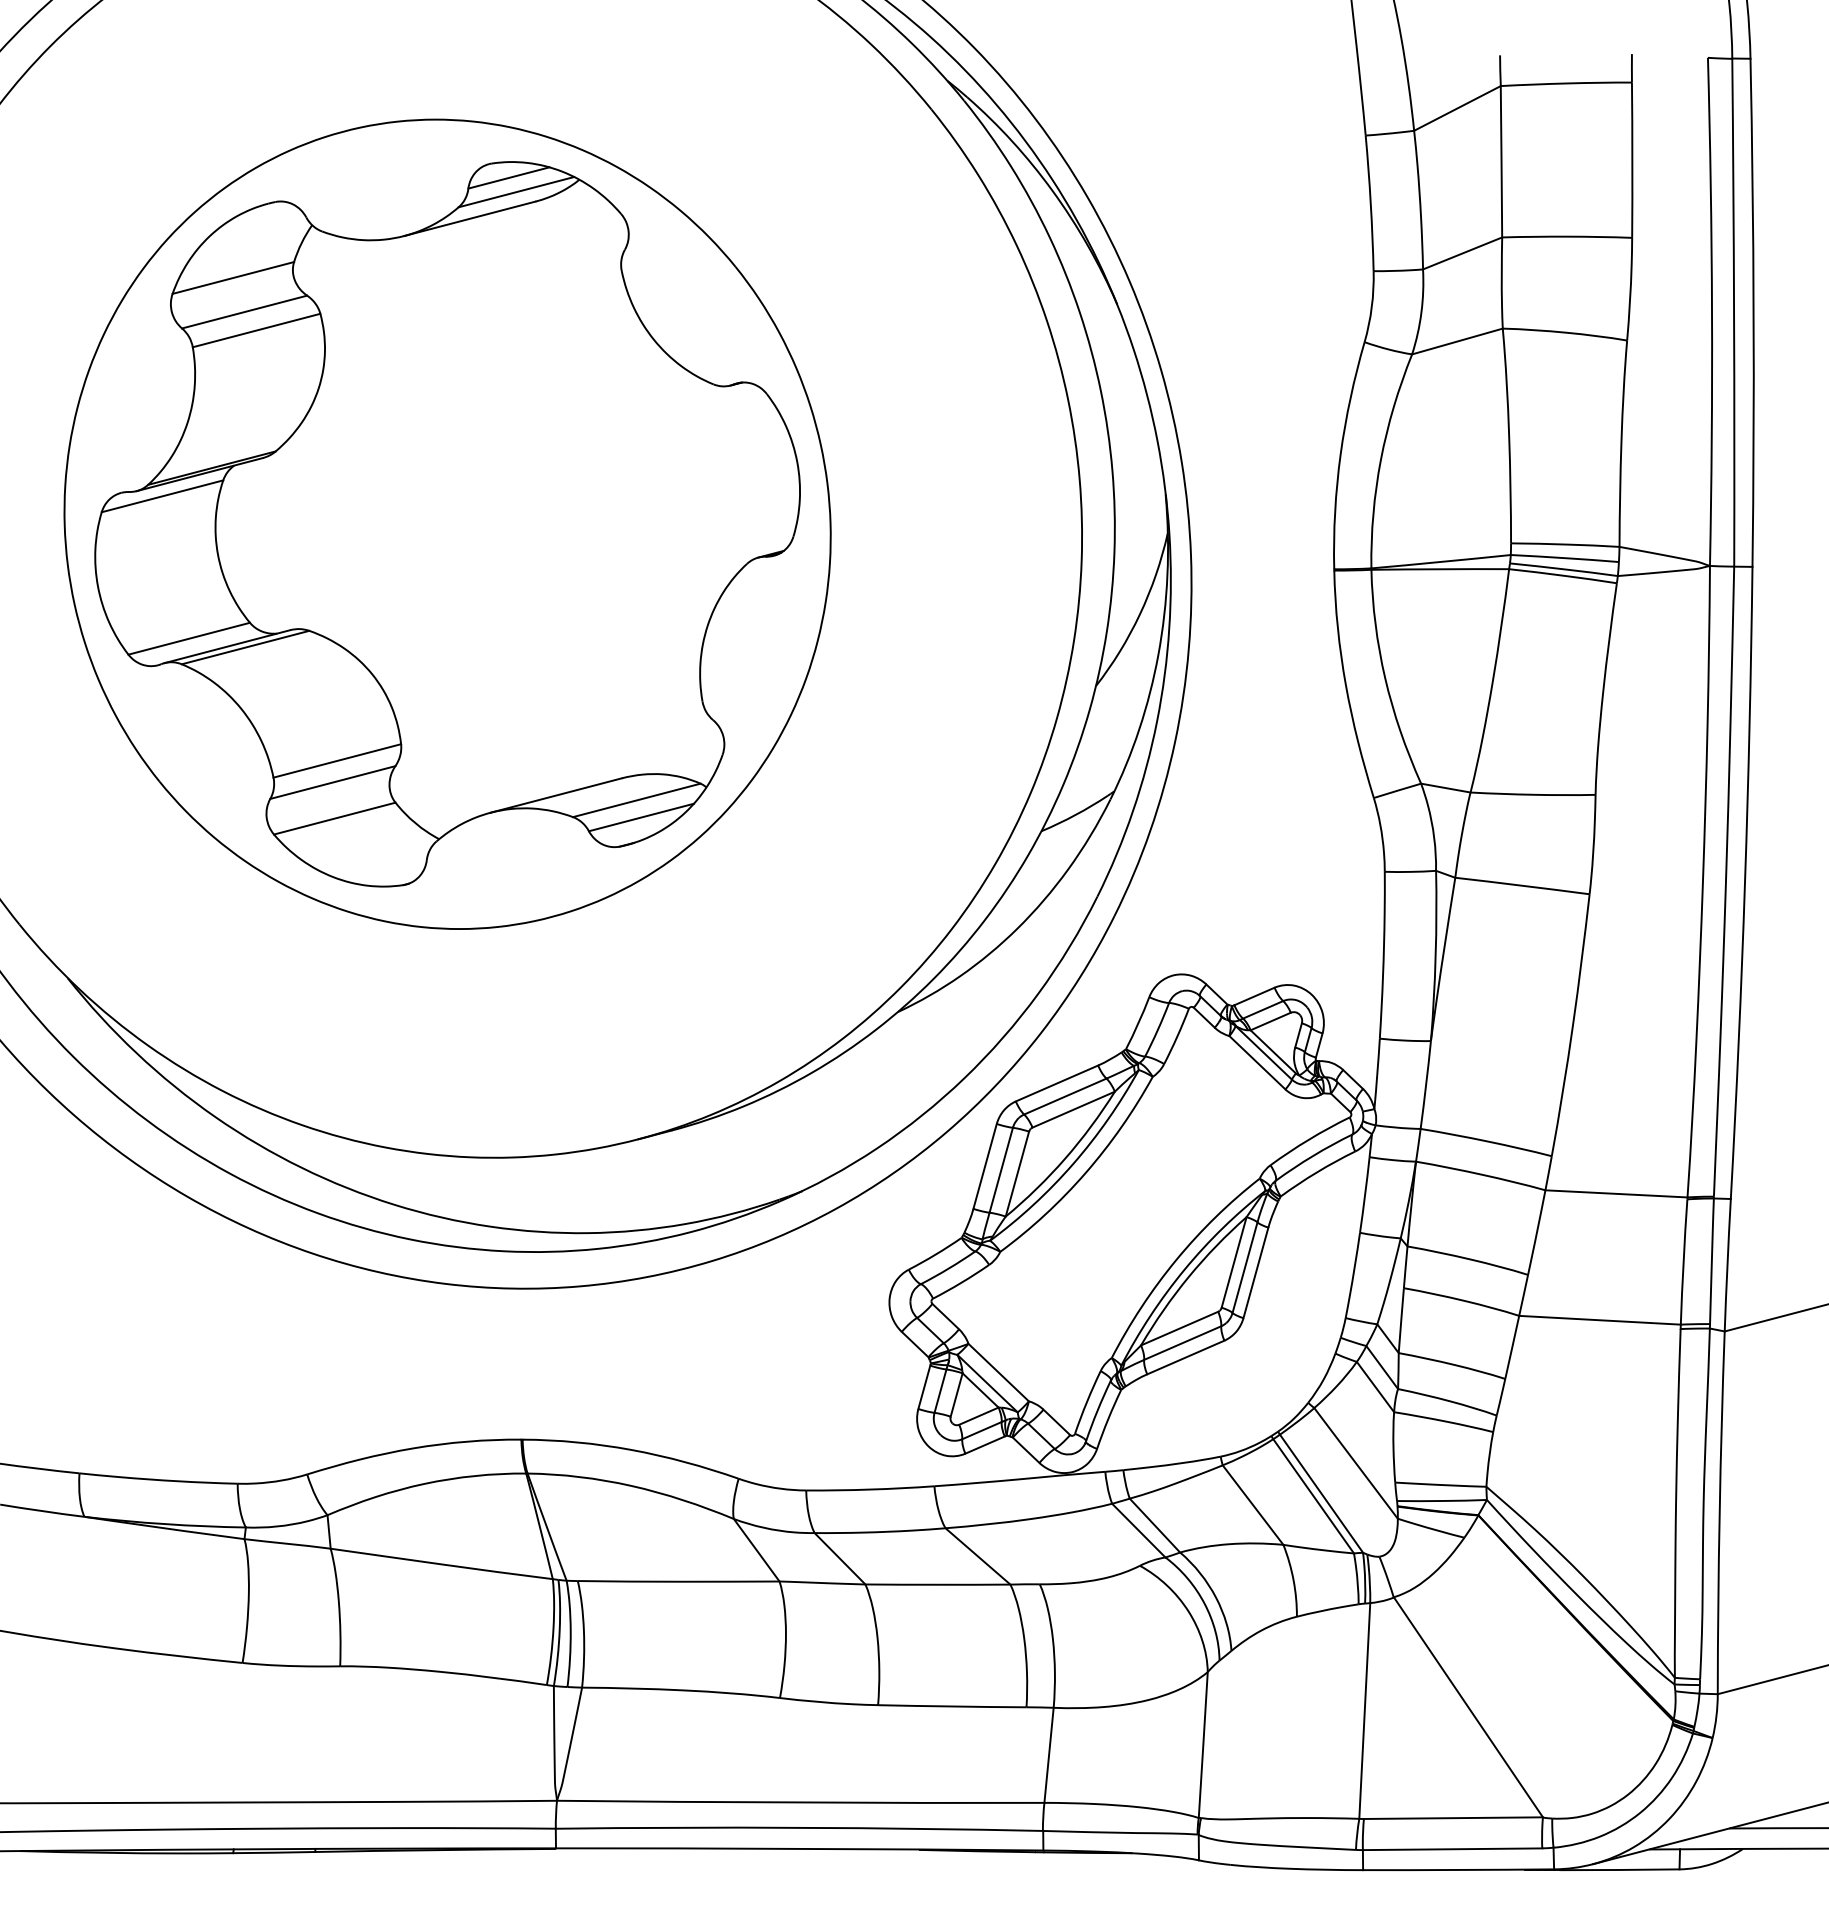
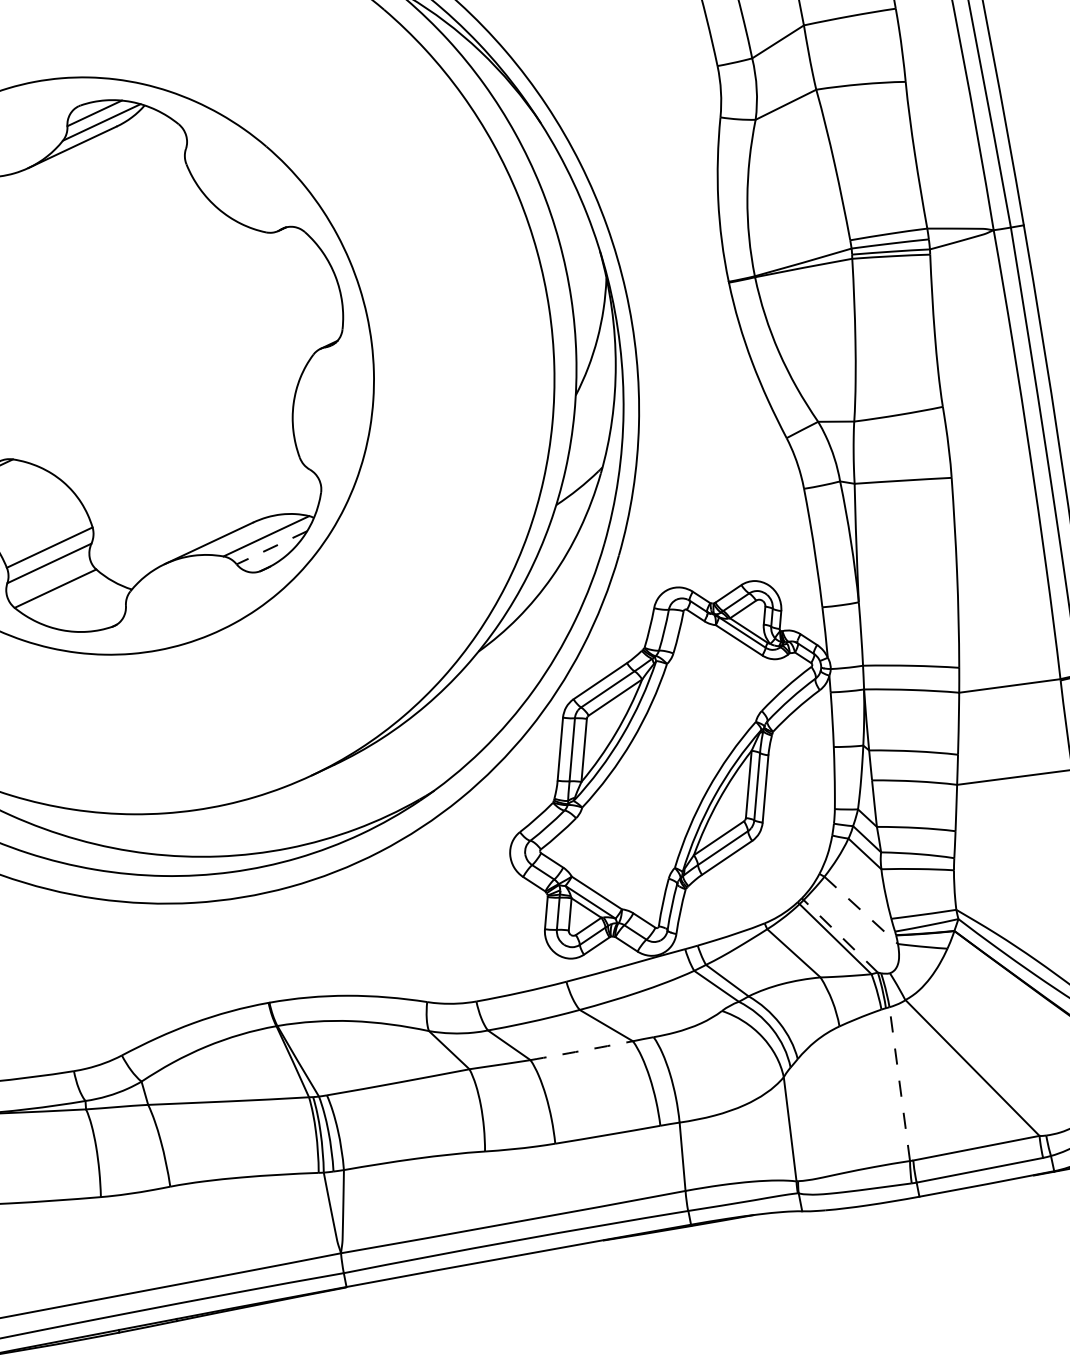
line: (640, 817) -> (271, 547), solid -> dashed
line: (1356, 1463) -> (861, 910), solid -> dashed
line: (1321, 1493) -> (840, 936), solid -> dashed
arc: (937, 1584) -> (581, 1050), solid -> dashed
line: (1364, 1710) -> (899, 1083), solid -> dashed

